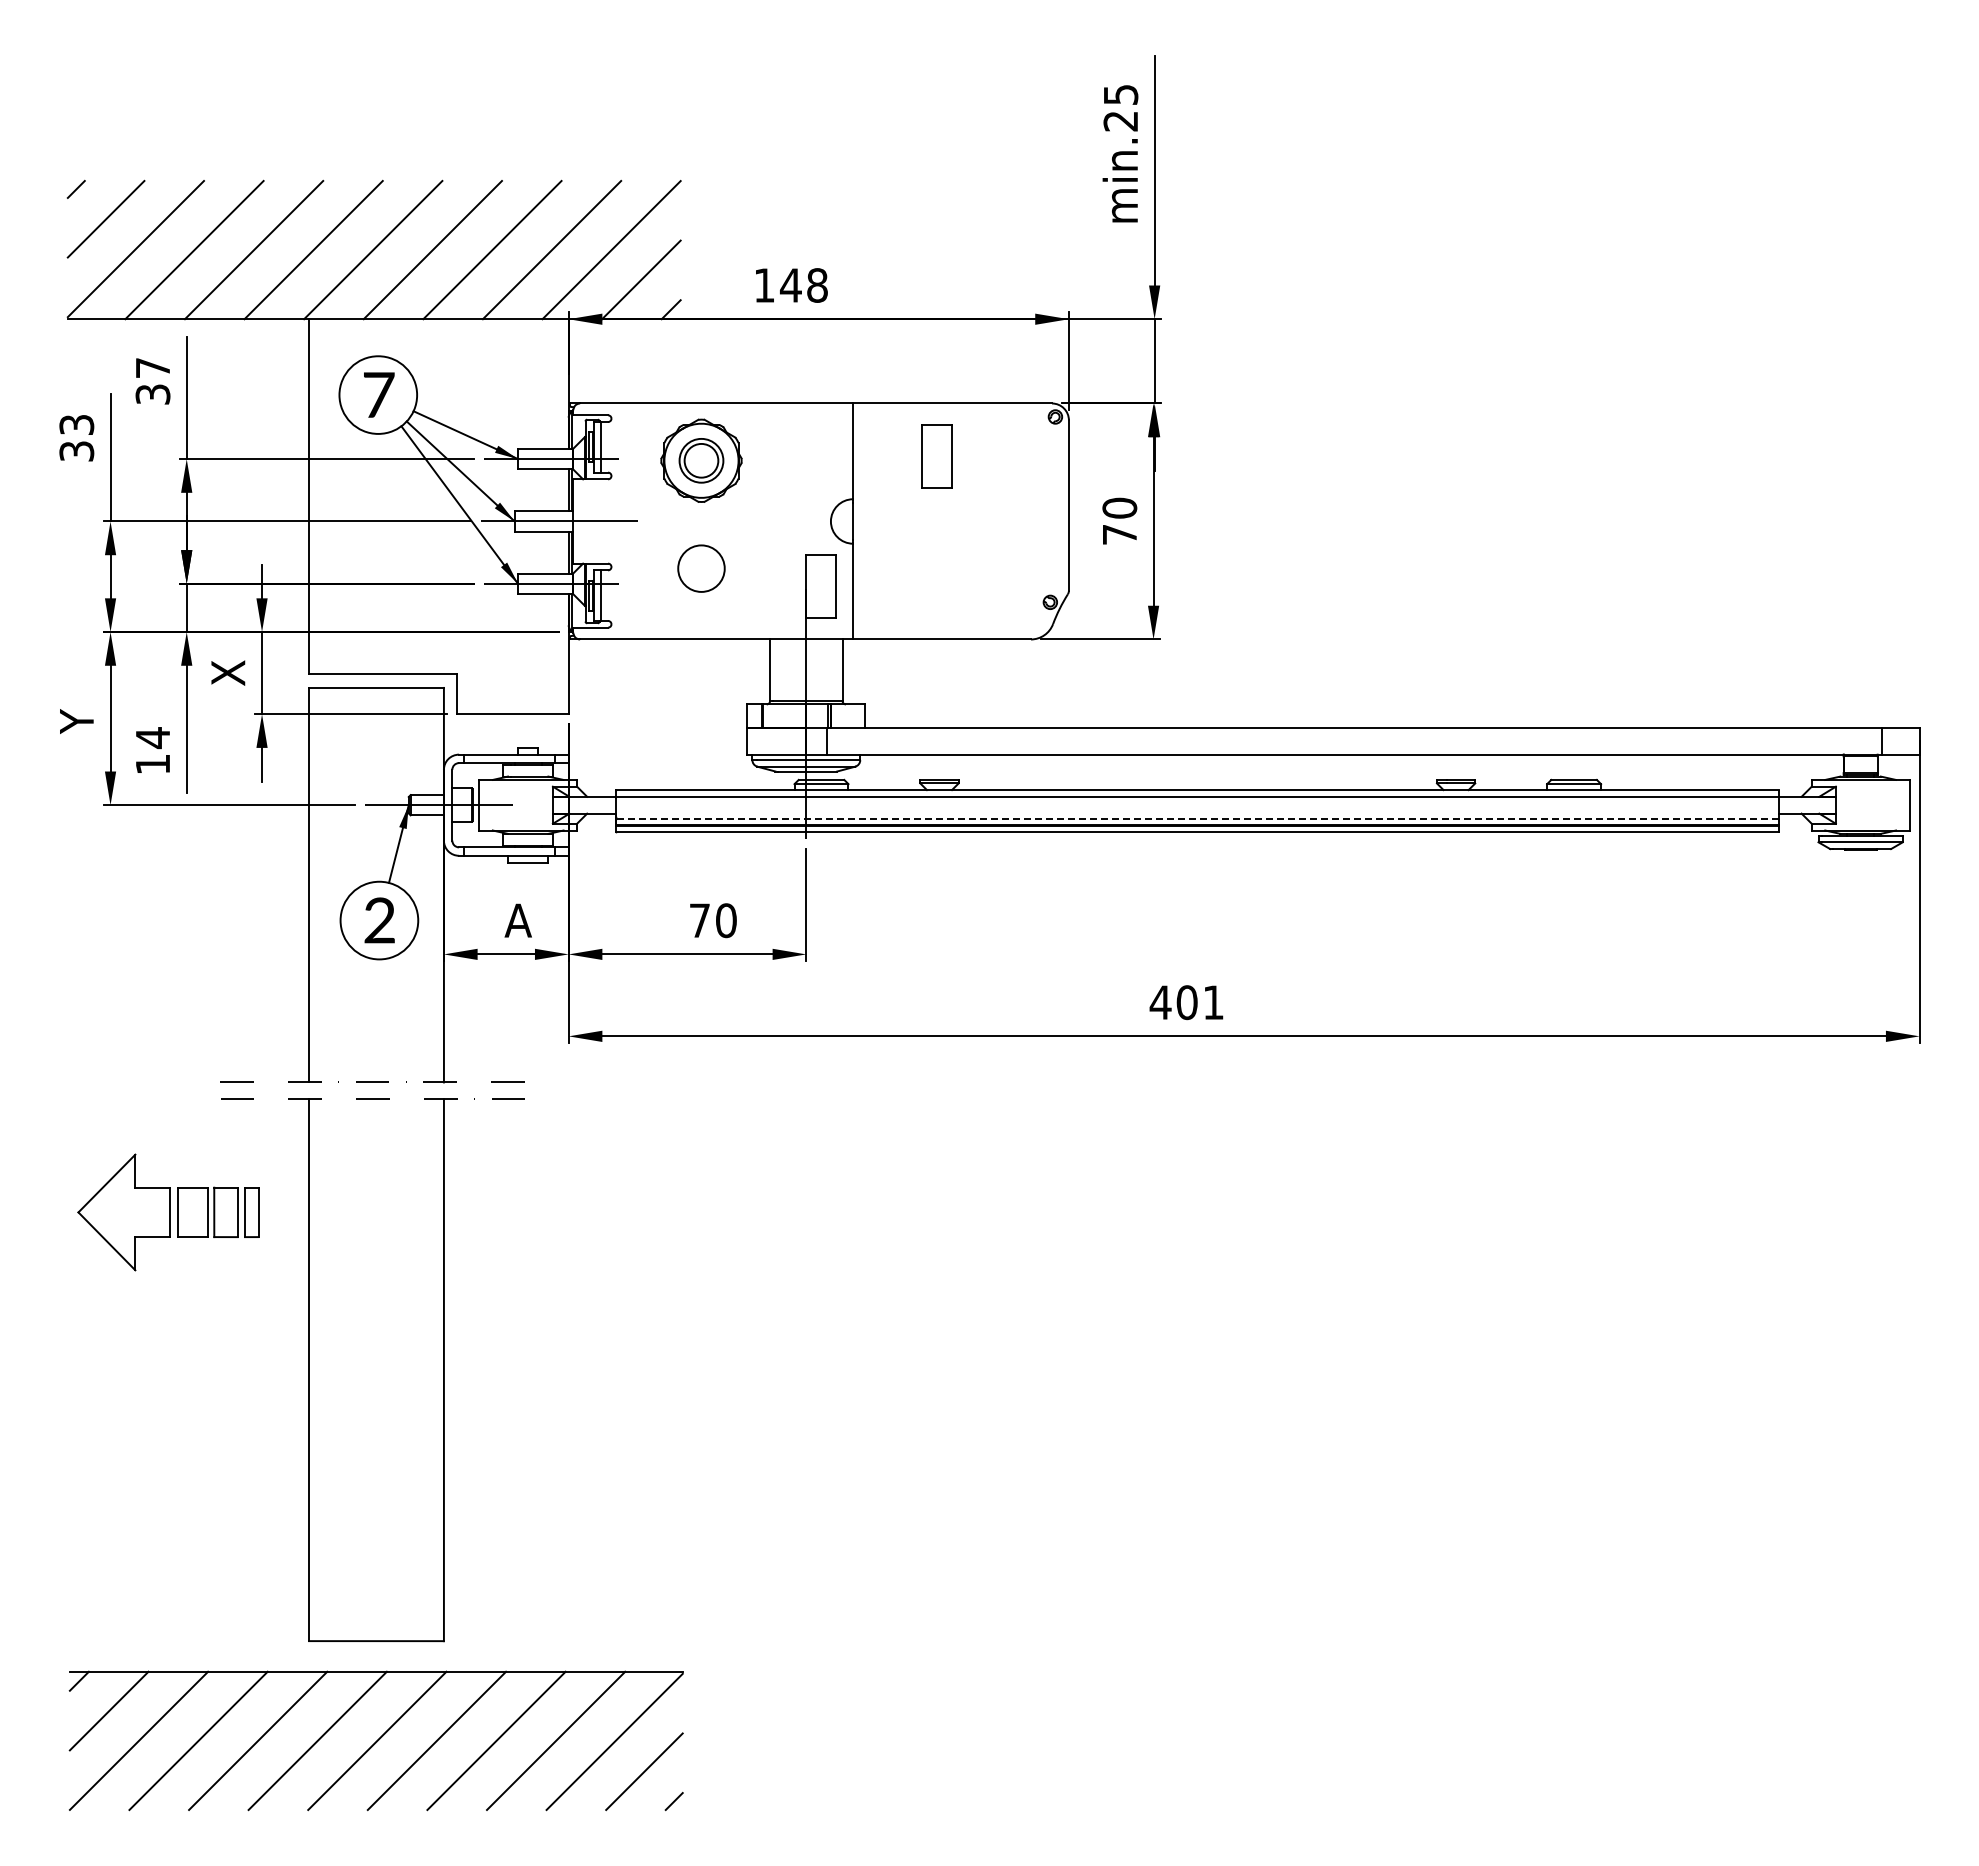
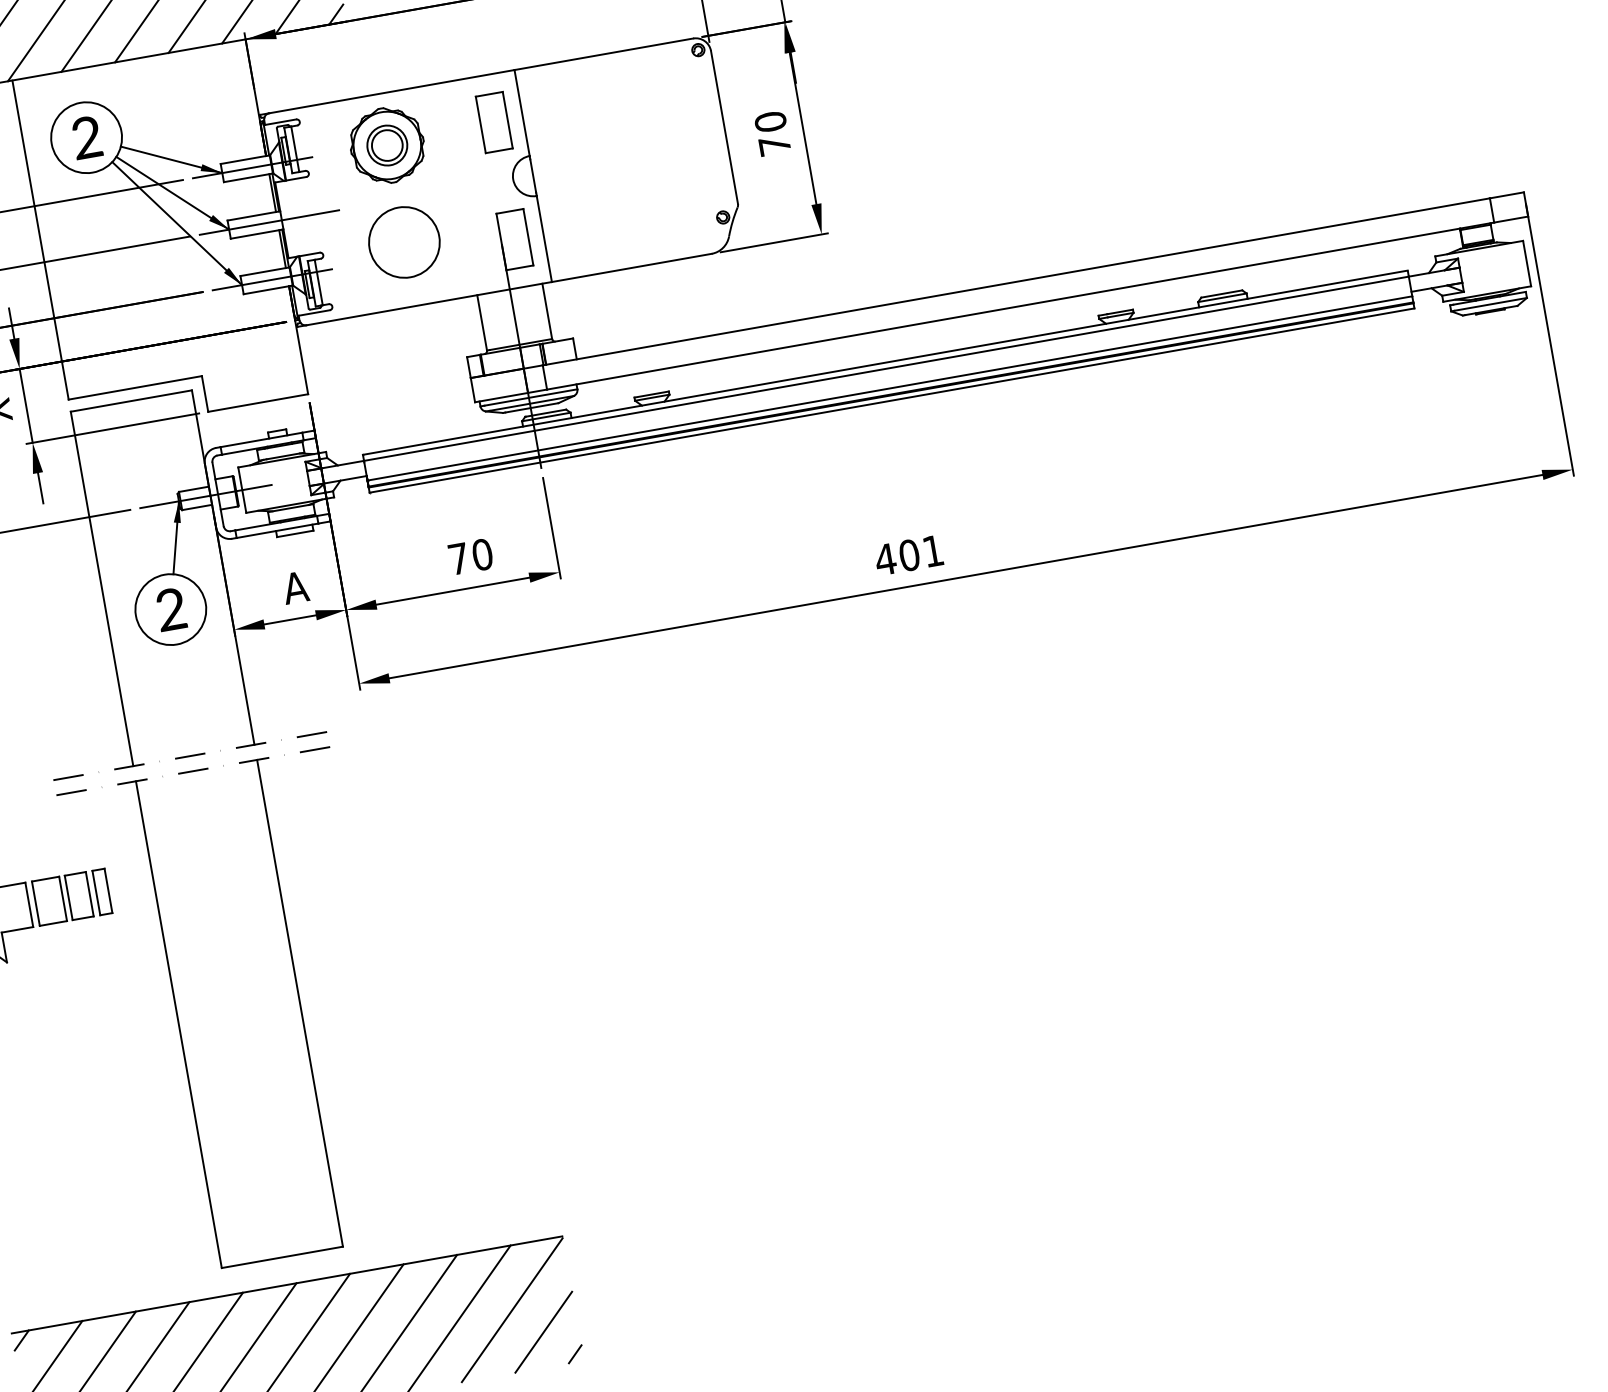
text: (378, 394) -> (86, 137), 7 -> 2
part: (936, 456) -> (493, 122), moved
circle: (701, 568) -> (404, 242), size x1.67
line: (1197, 818) -> (889, 388), dashed -> solid

